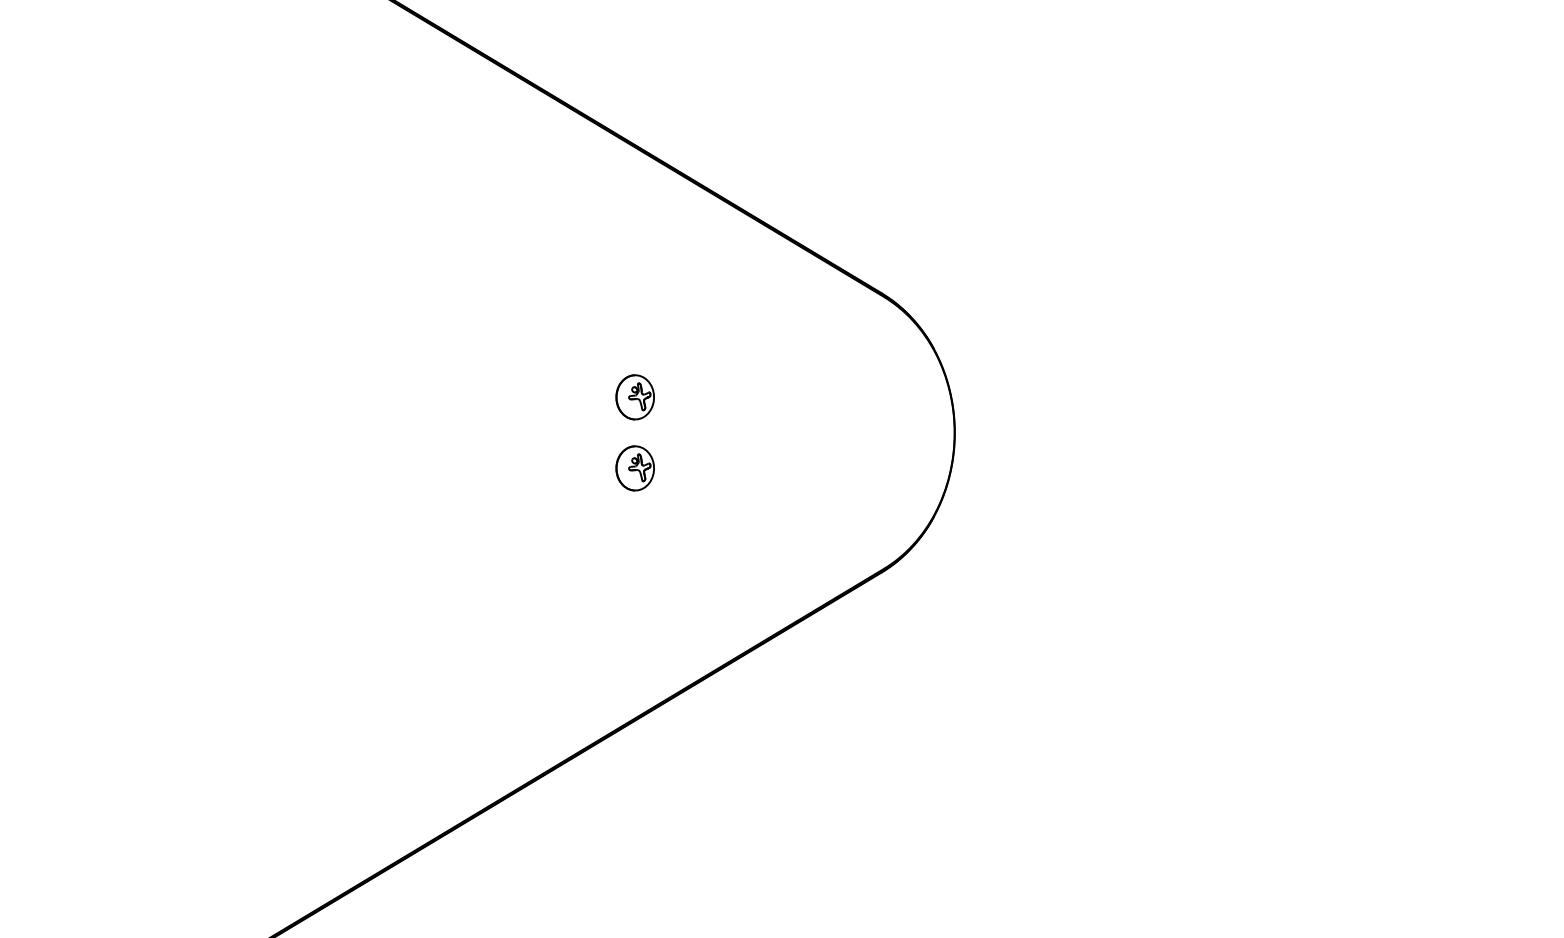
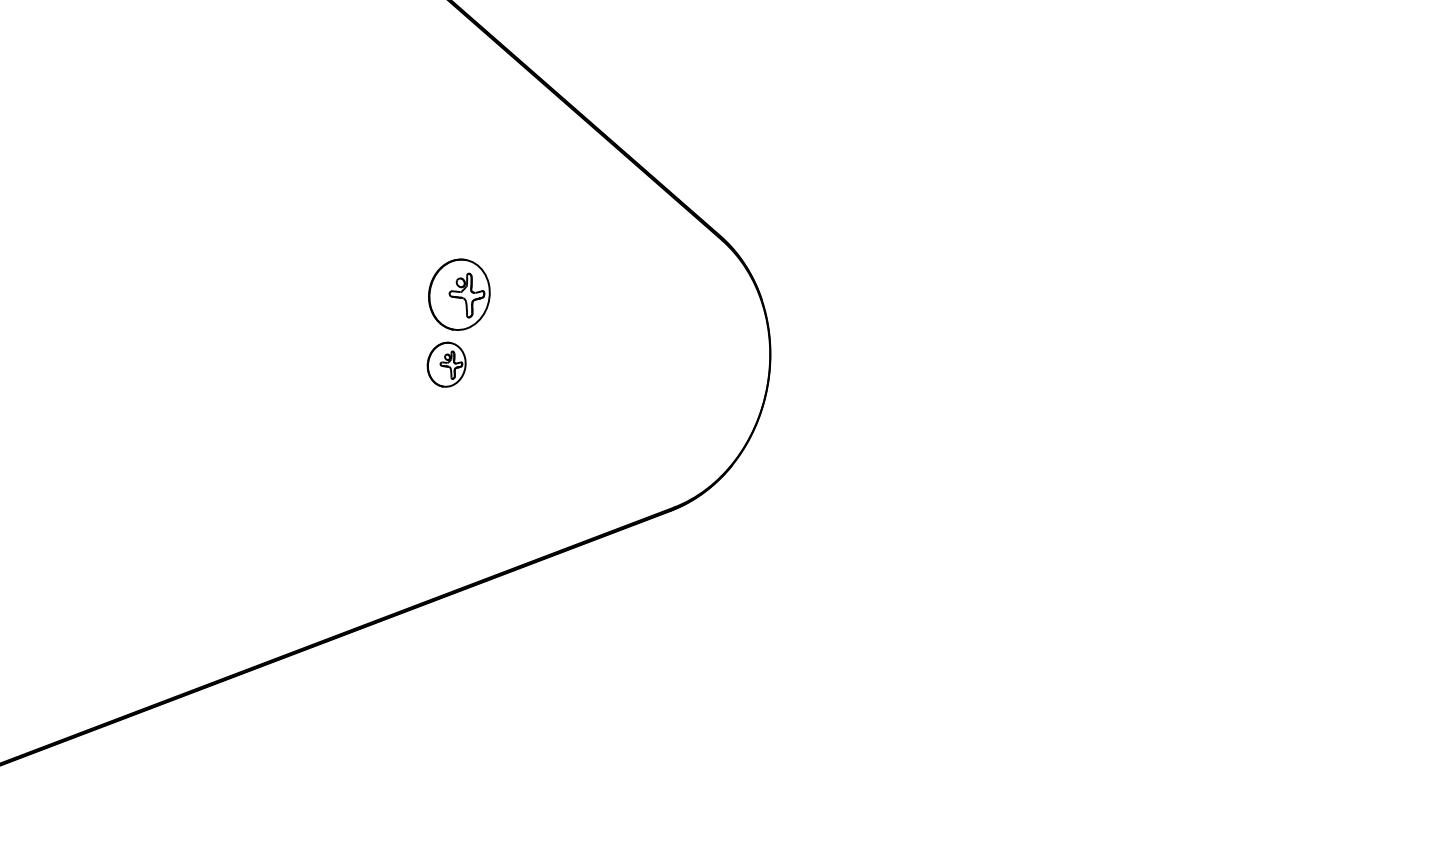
part: (634, 397) -> (458, 294), size x1.6

